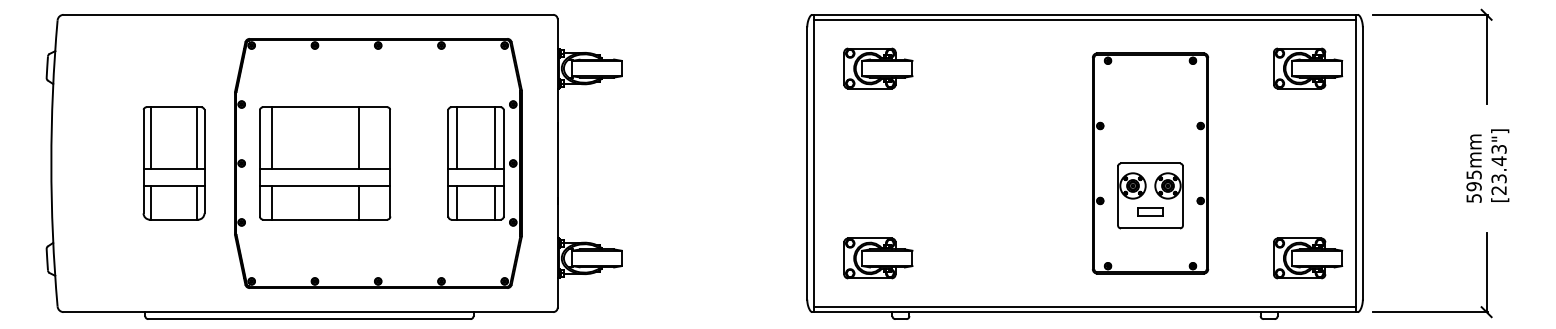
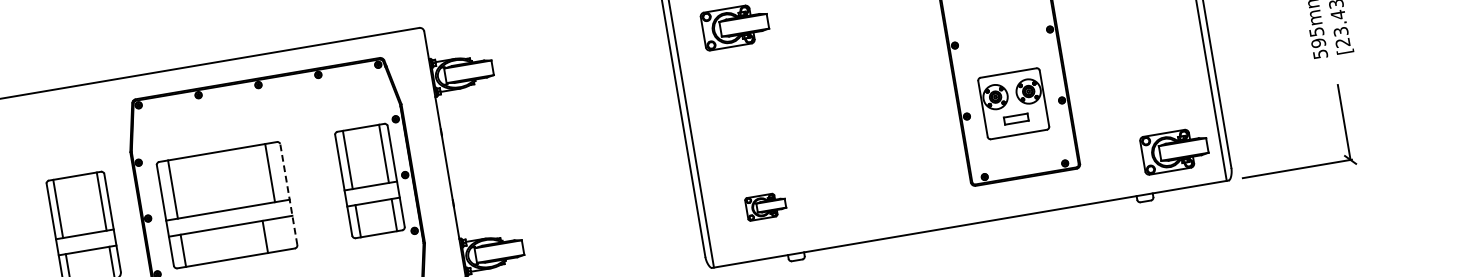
line: (358, 137) -> (269, 172), moved
line: (390, 162) -> (288, 193), solid -> dashed
part: (878, 258) -> (766, 206), size x0.6
part: (1308, 258) -> (1175, 150), moved
line: (1084, 307) -> (969, 219), removed

